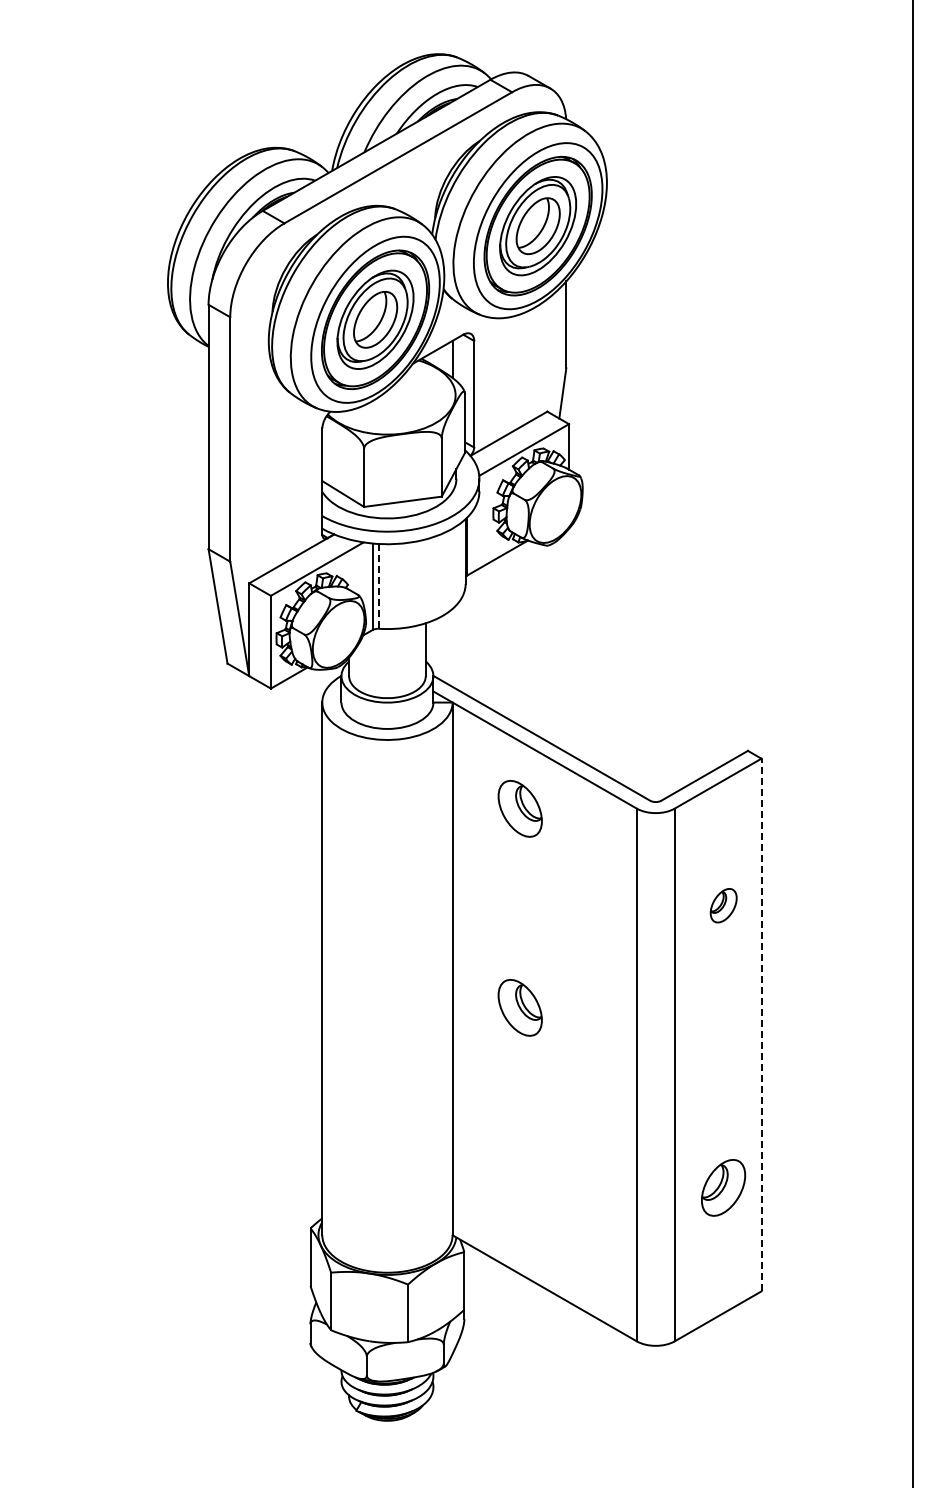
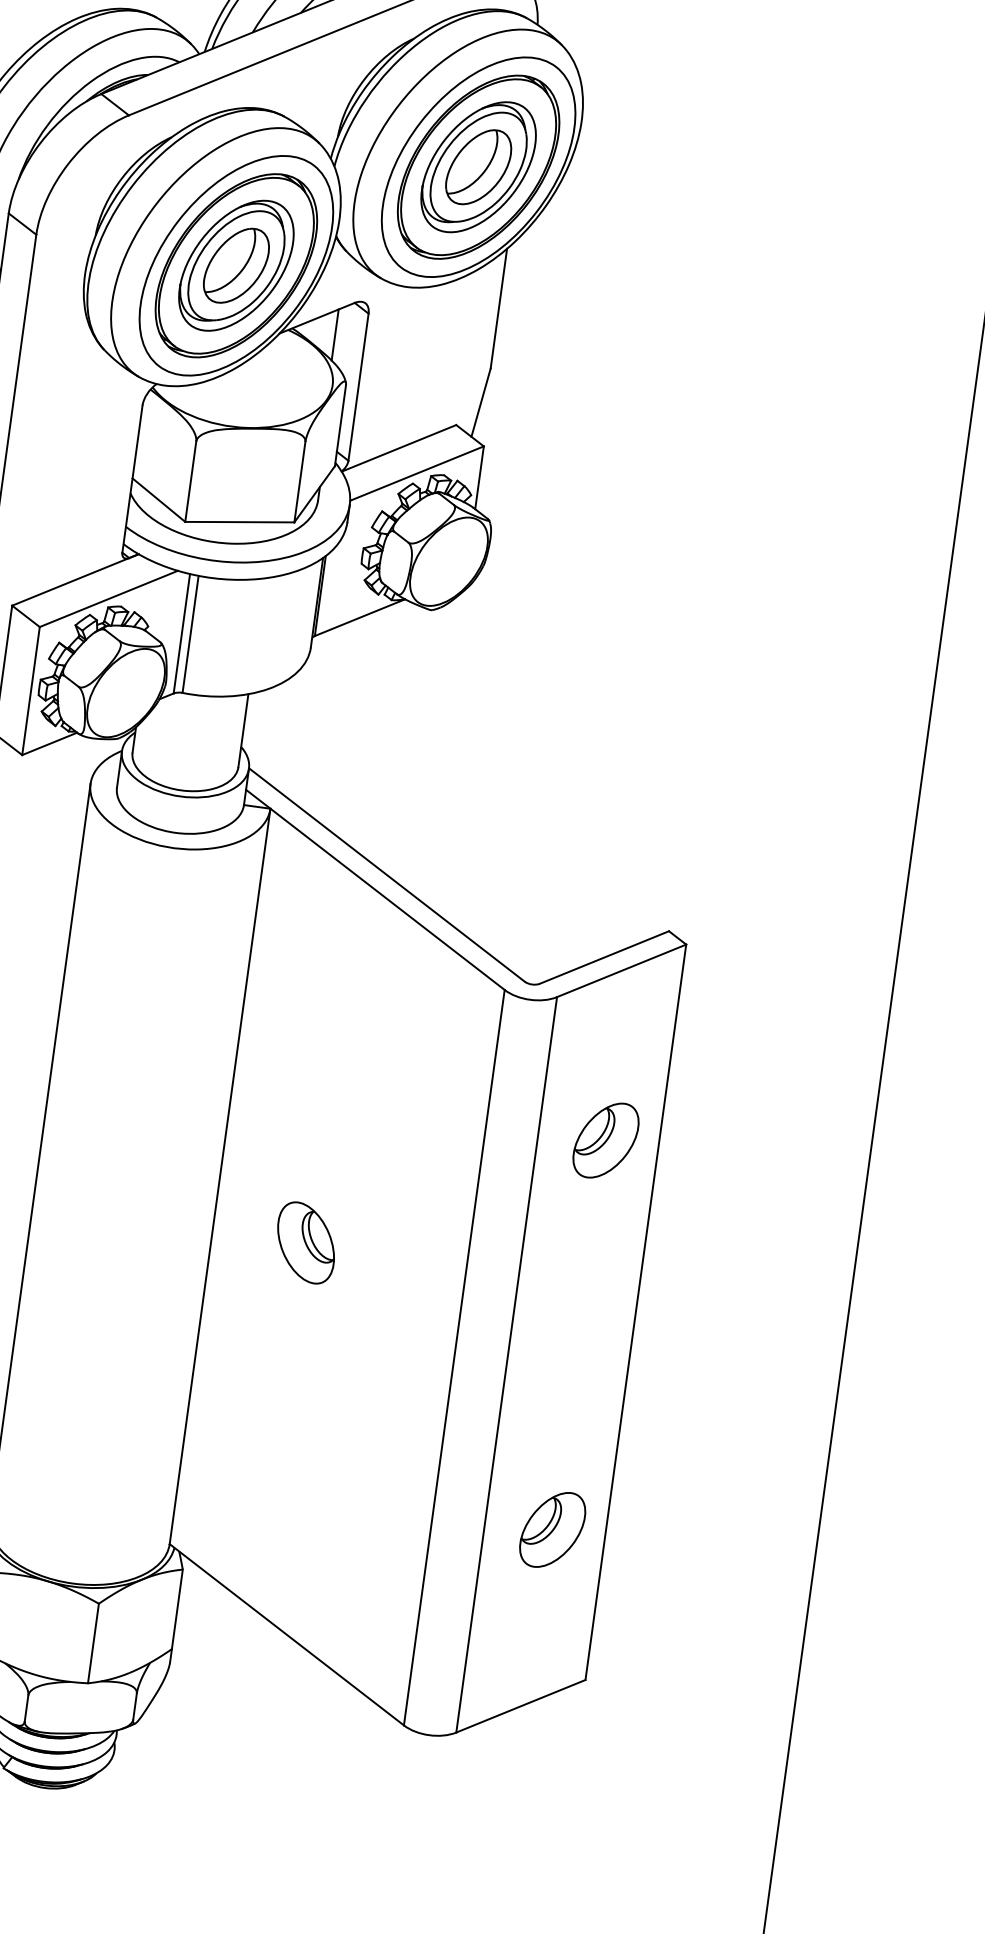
line: (378, 586) -> (190, 634), dashed -> solid
part: (519, 808) -> (342, 967), removed
part: (723, 905) -> (606, 1140), size x1.67
line: (761, 1024) -> (635, 1311), dashed -> solid

